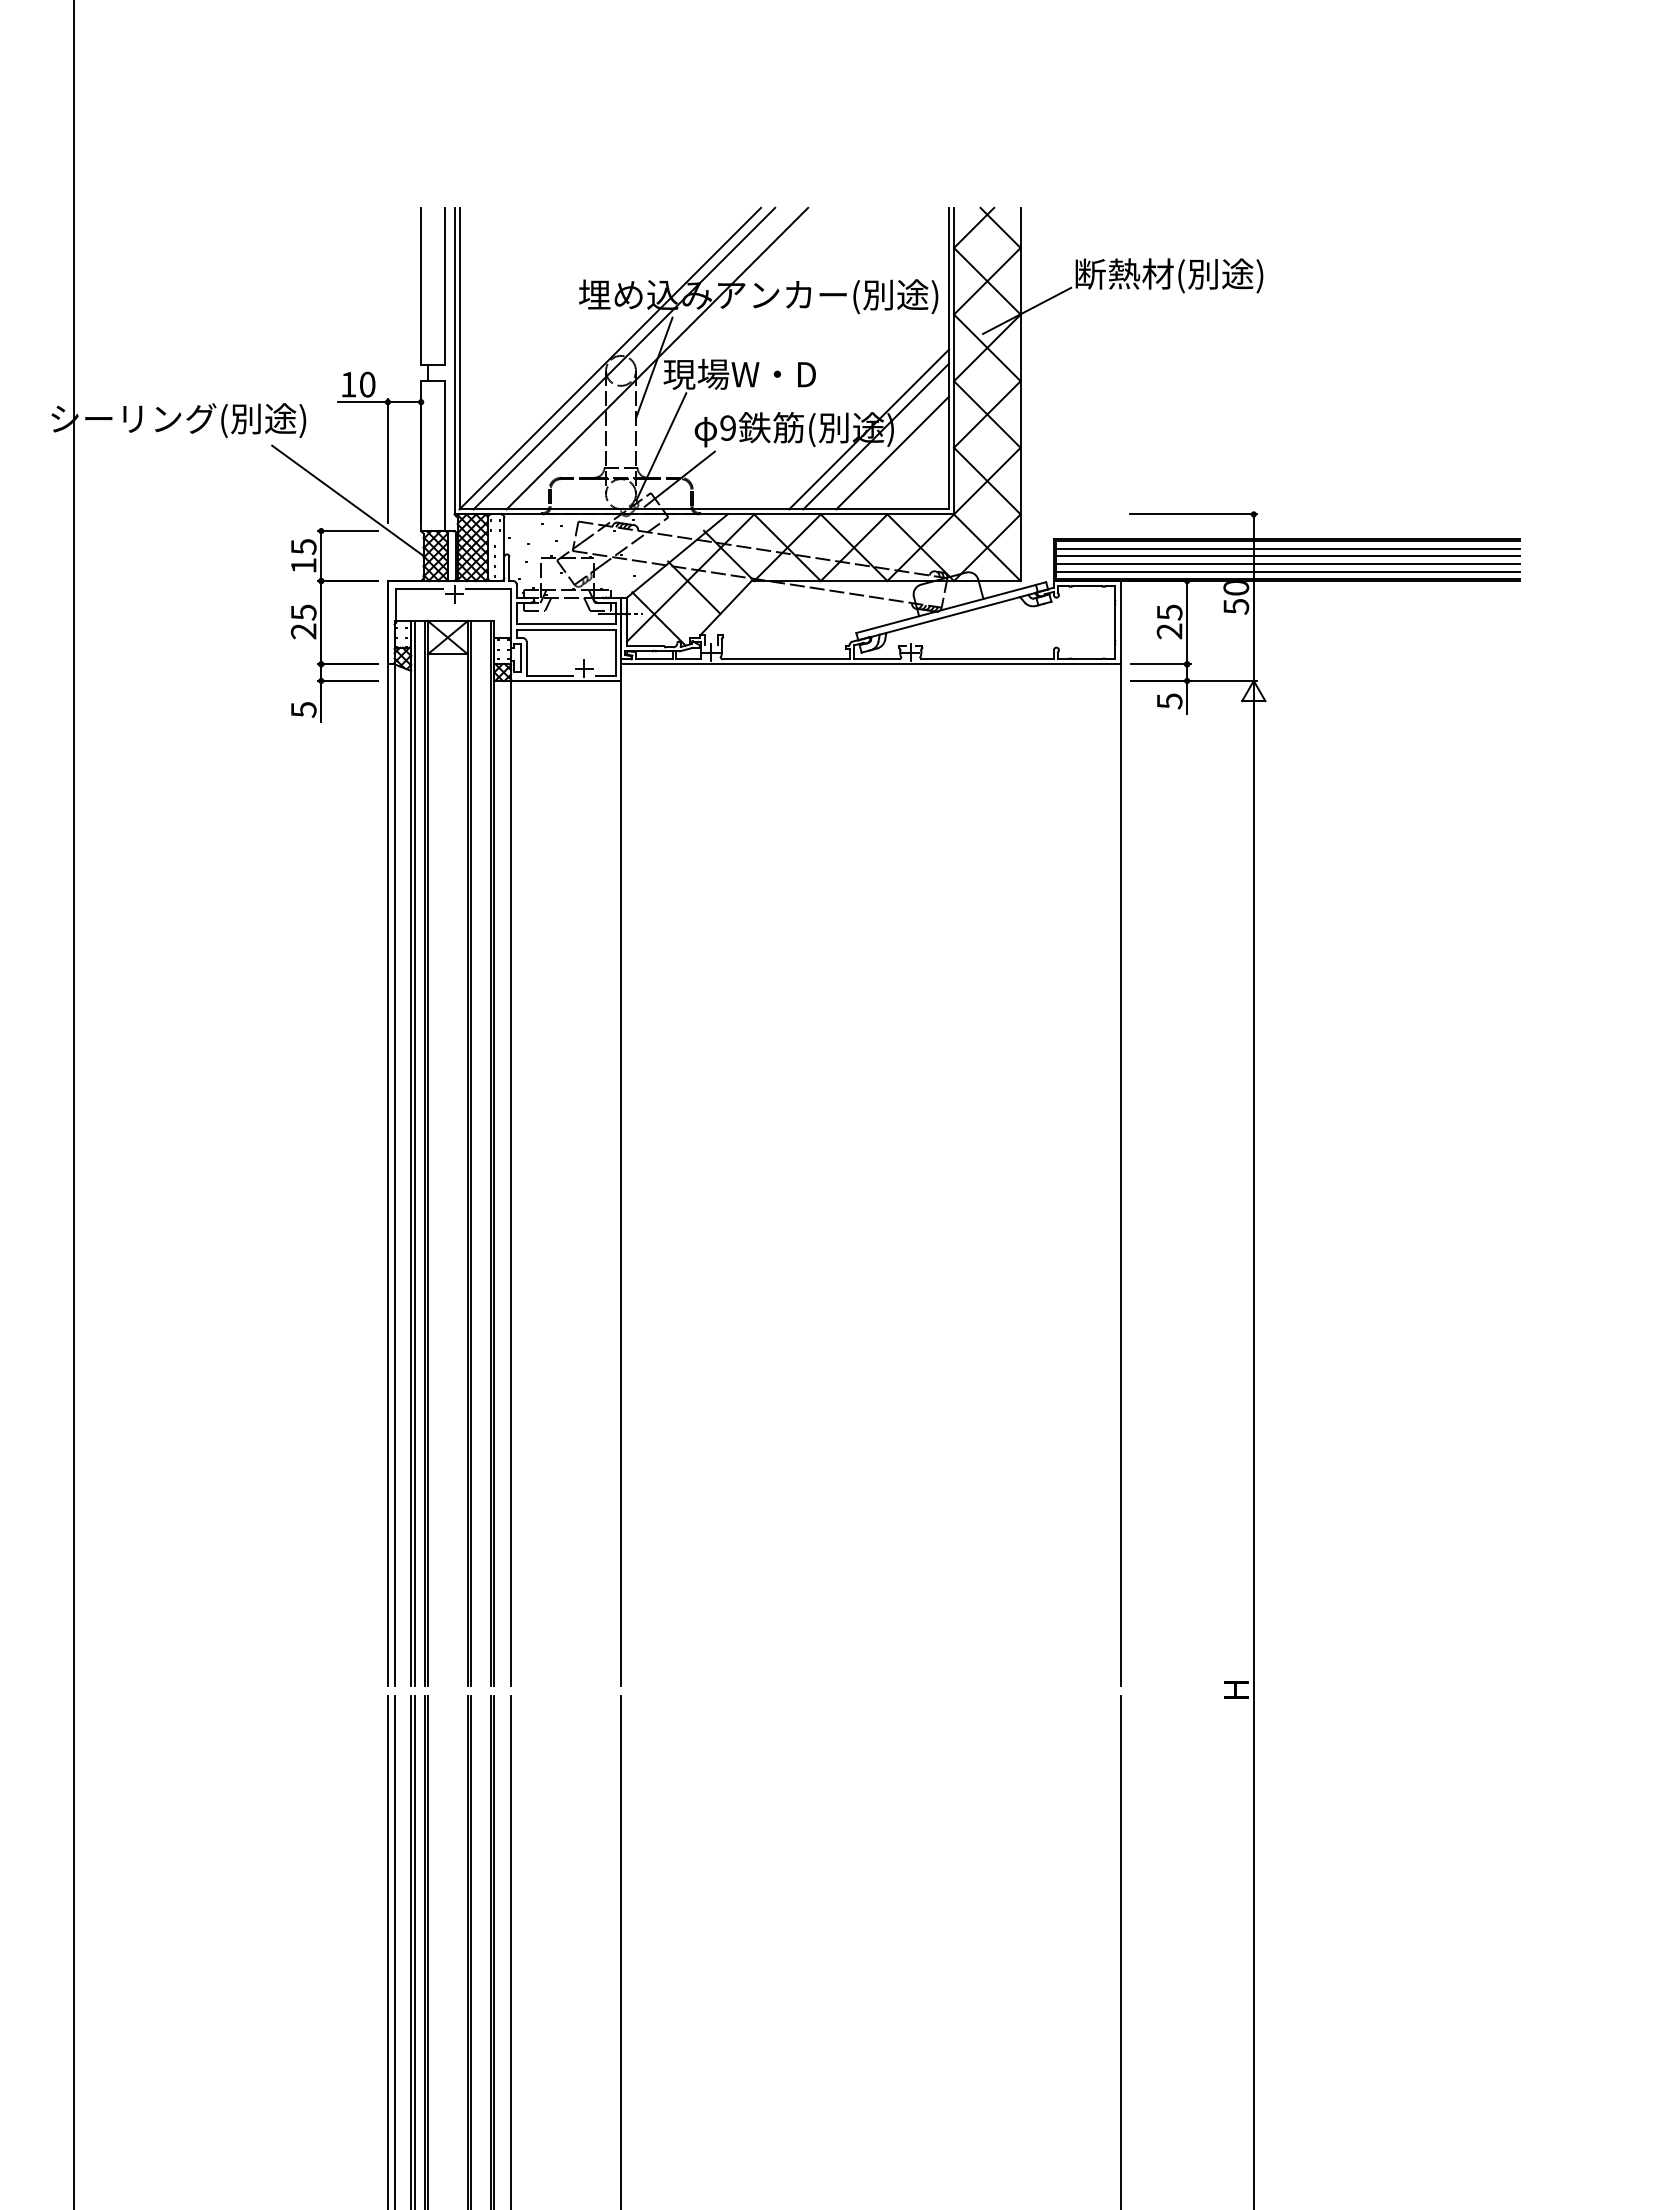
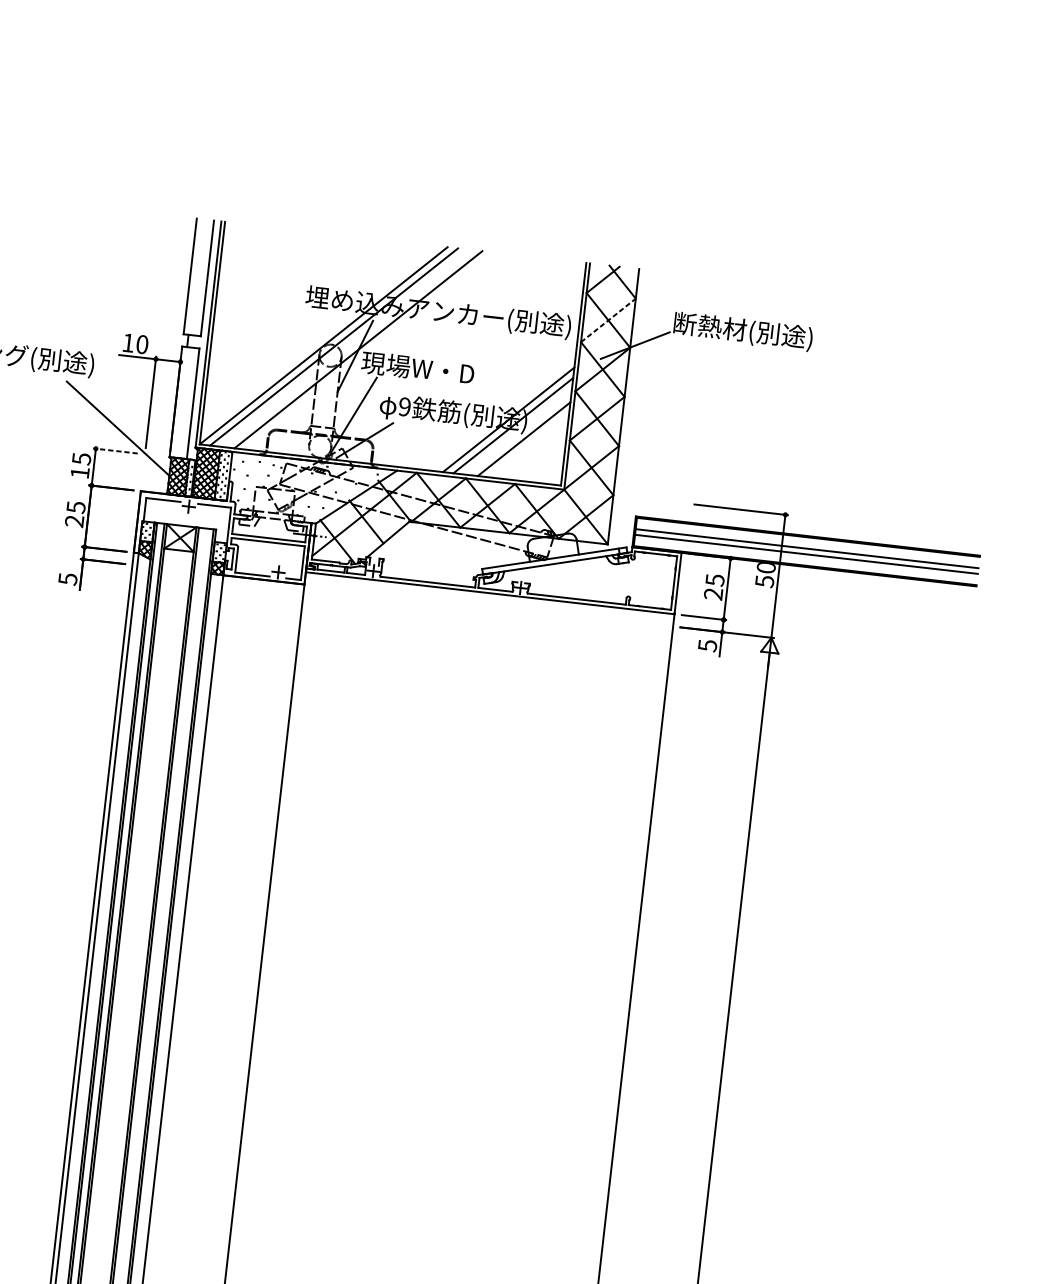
line: (987, 280) -> (608, 319), solid -> dashed
line: (347, 531) -> (115, 451), solid -> dashed
line: (1287, 548) -> (807, 542), removed
line: (1287, 571) -> (805, 559), removed

